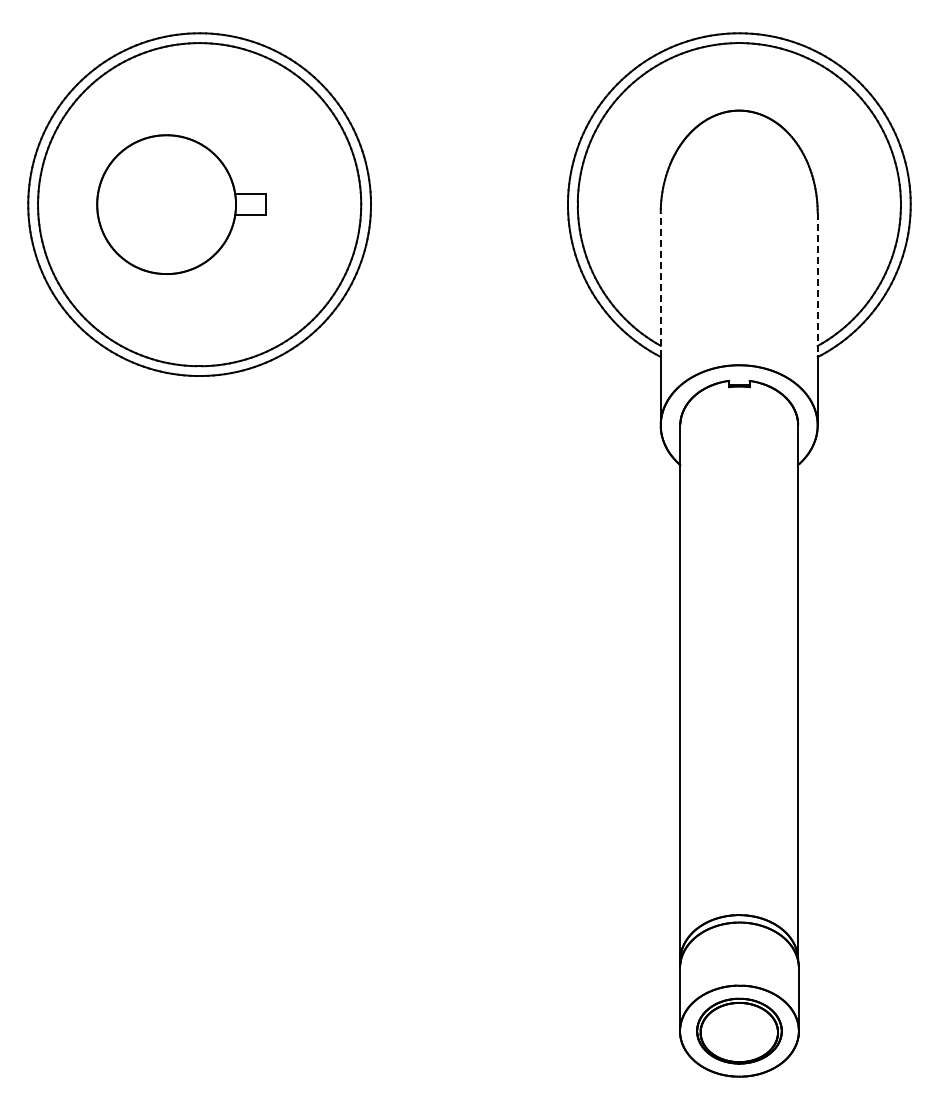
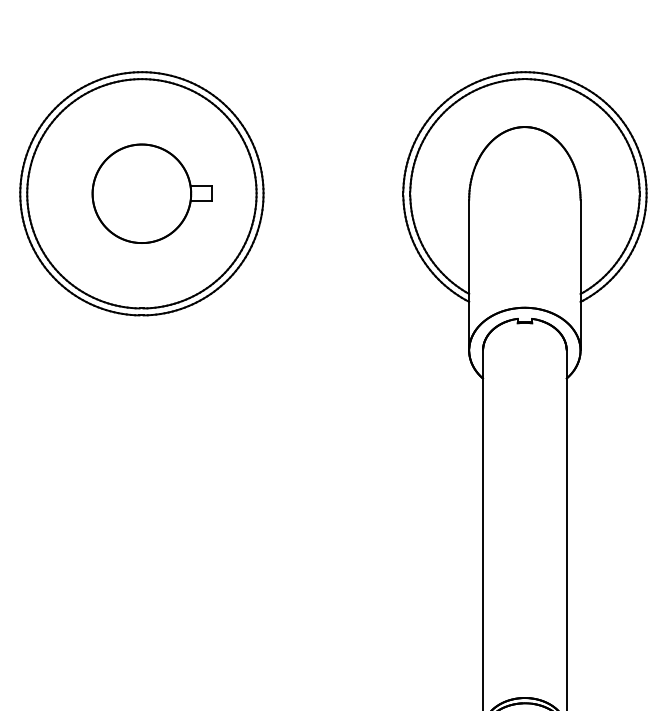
part: (181, 204) -> (152, 193), moved
line: (660, 285) -> (468, 251), dashed -> solid
line: (817, 285) -> (580, 251), dashed -> solid

